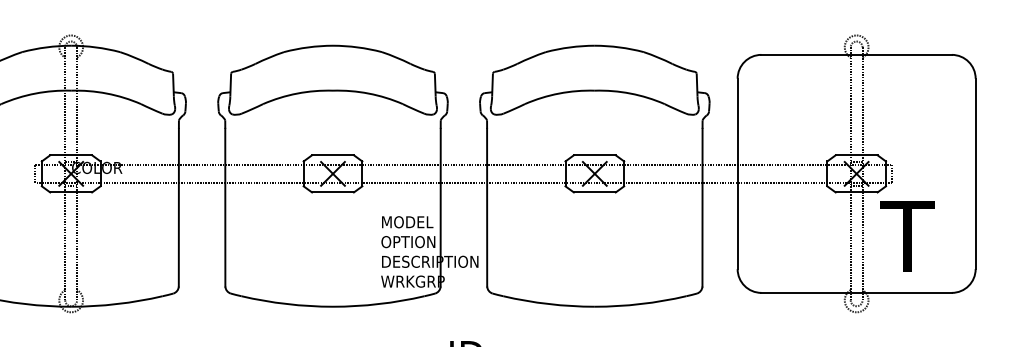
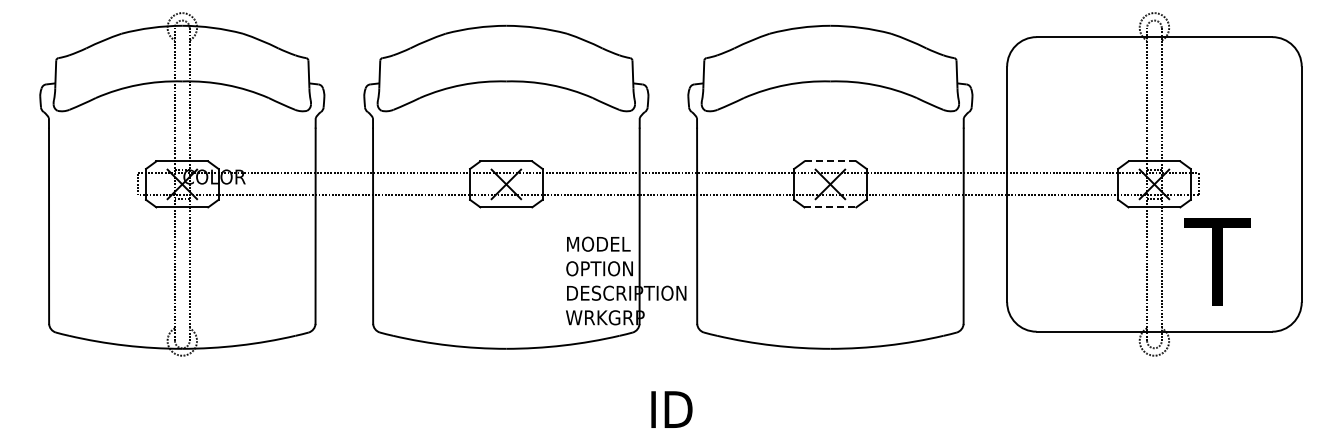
line: (594, 155) -> (830, 161), solid -> dashed
line: (594, 192) -> (830, 207), solid -> dashed

